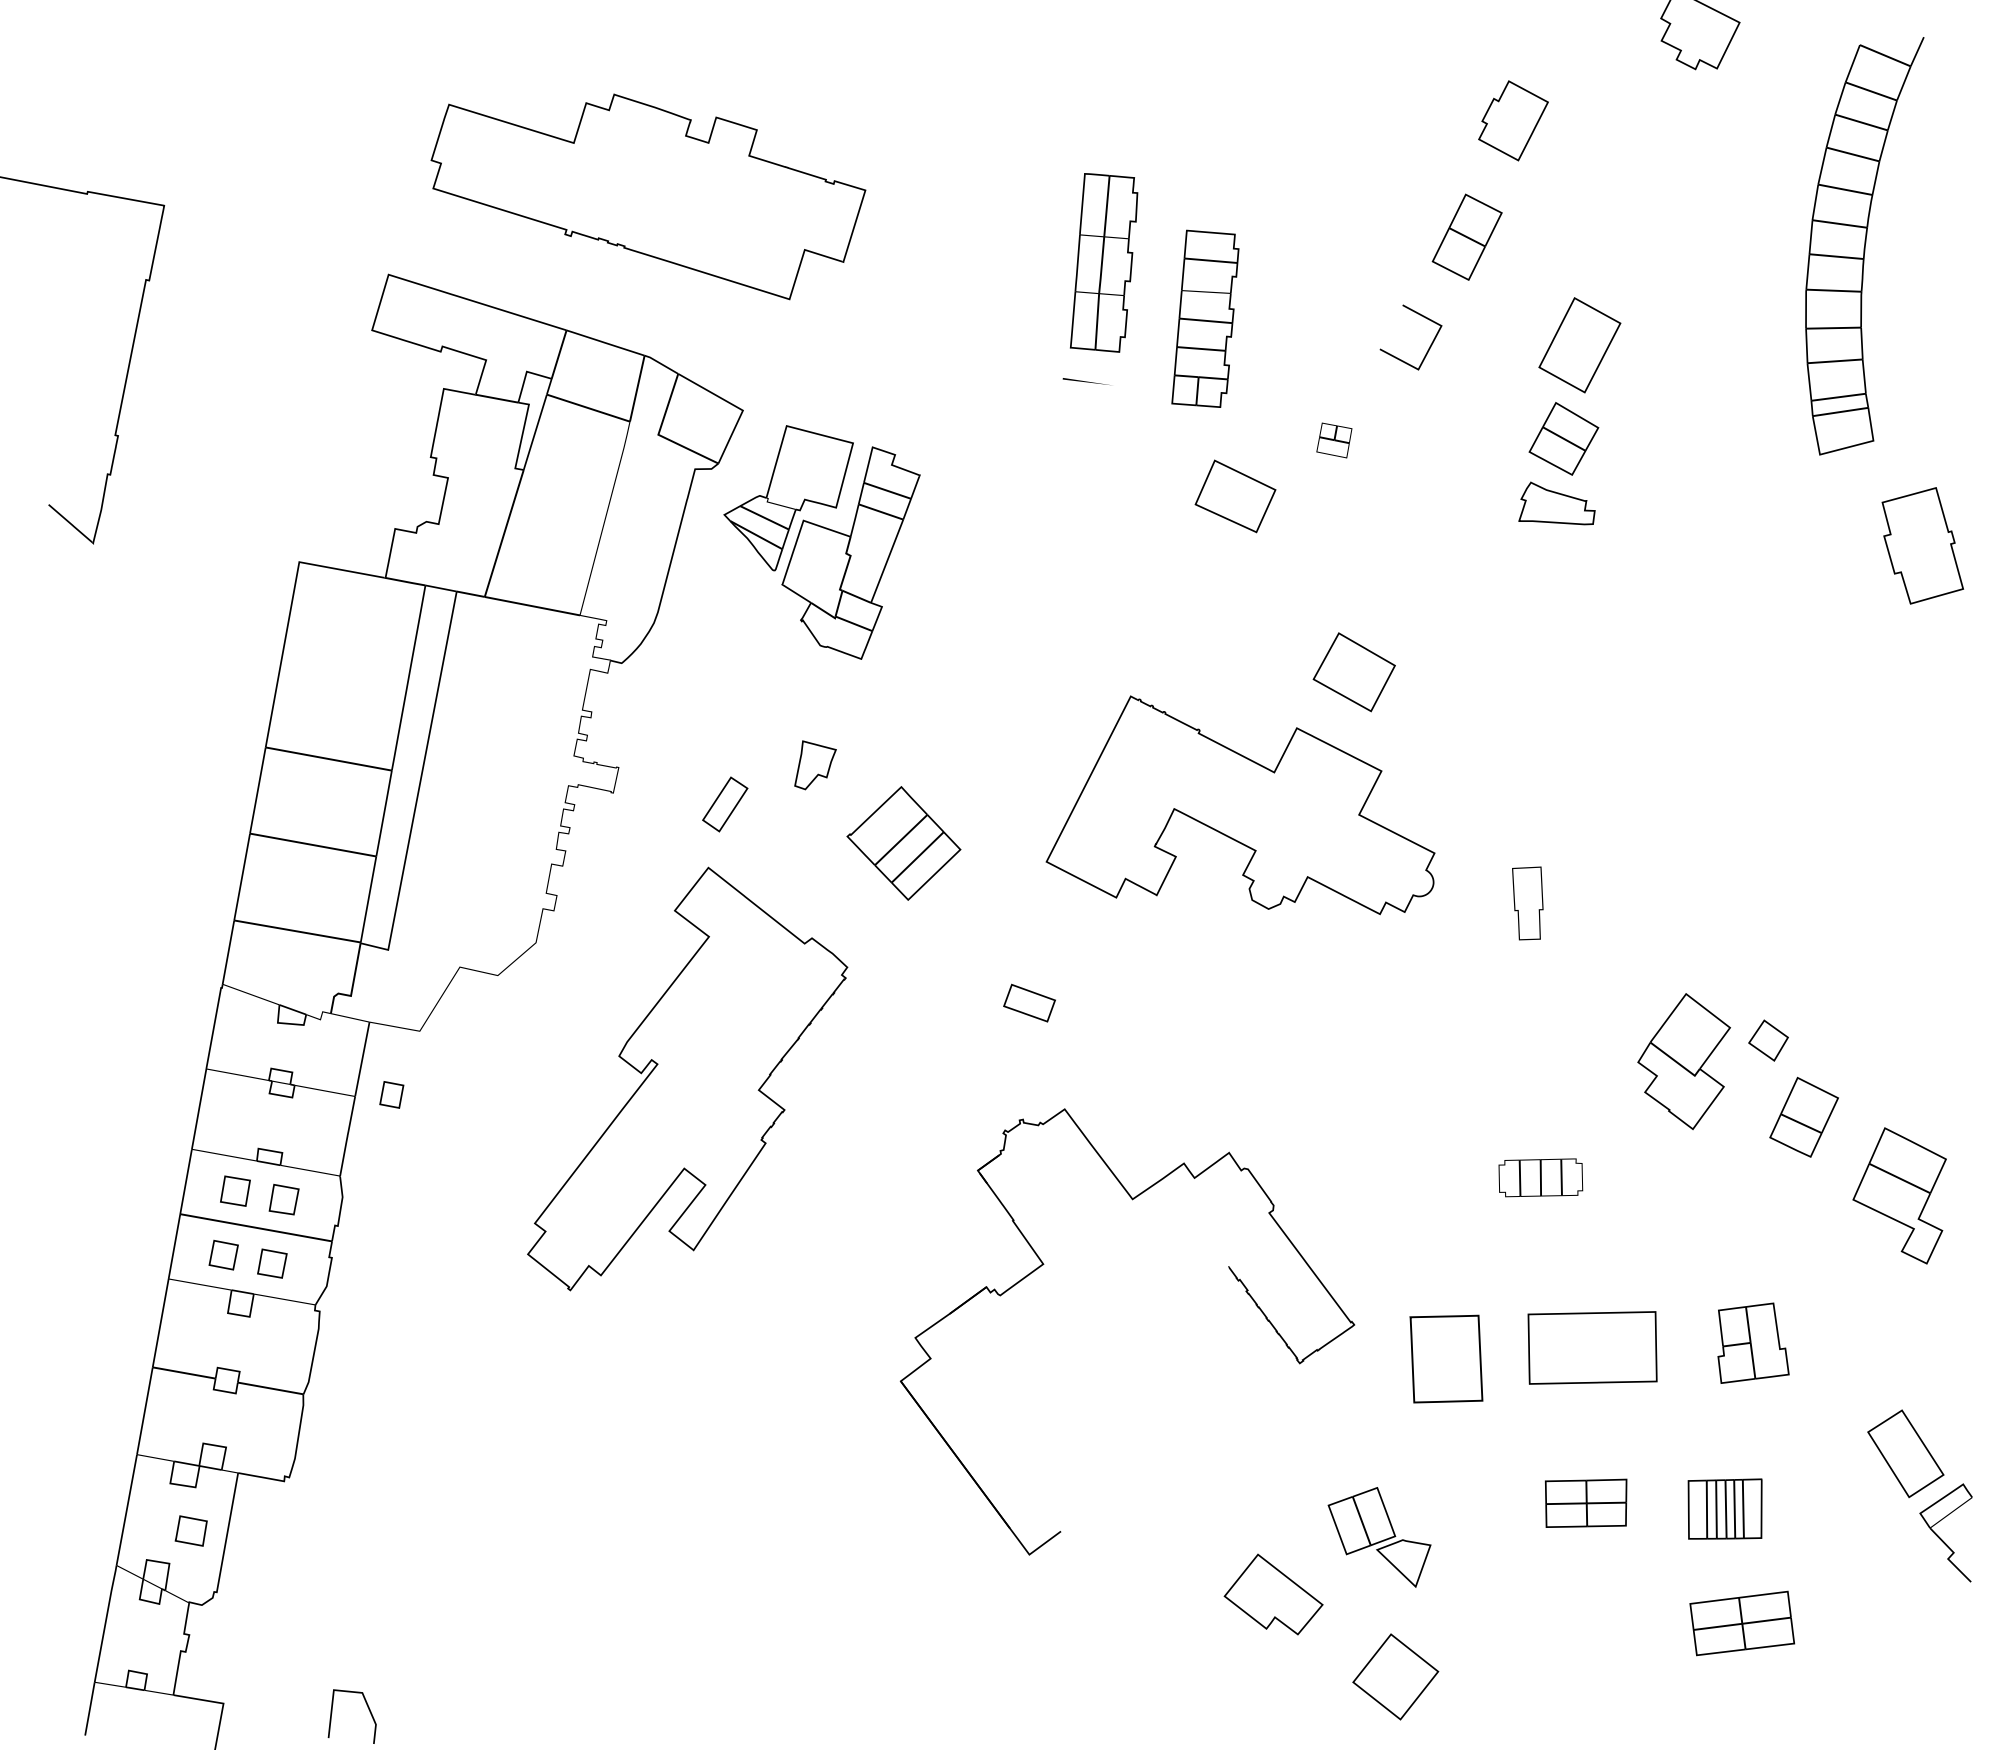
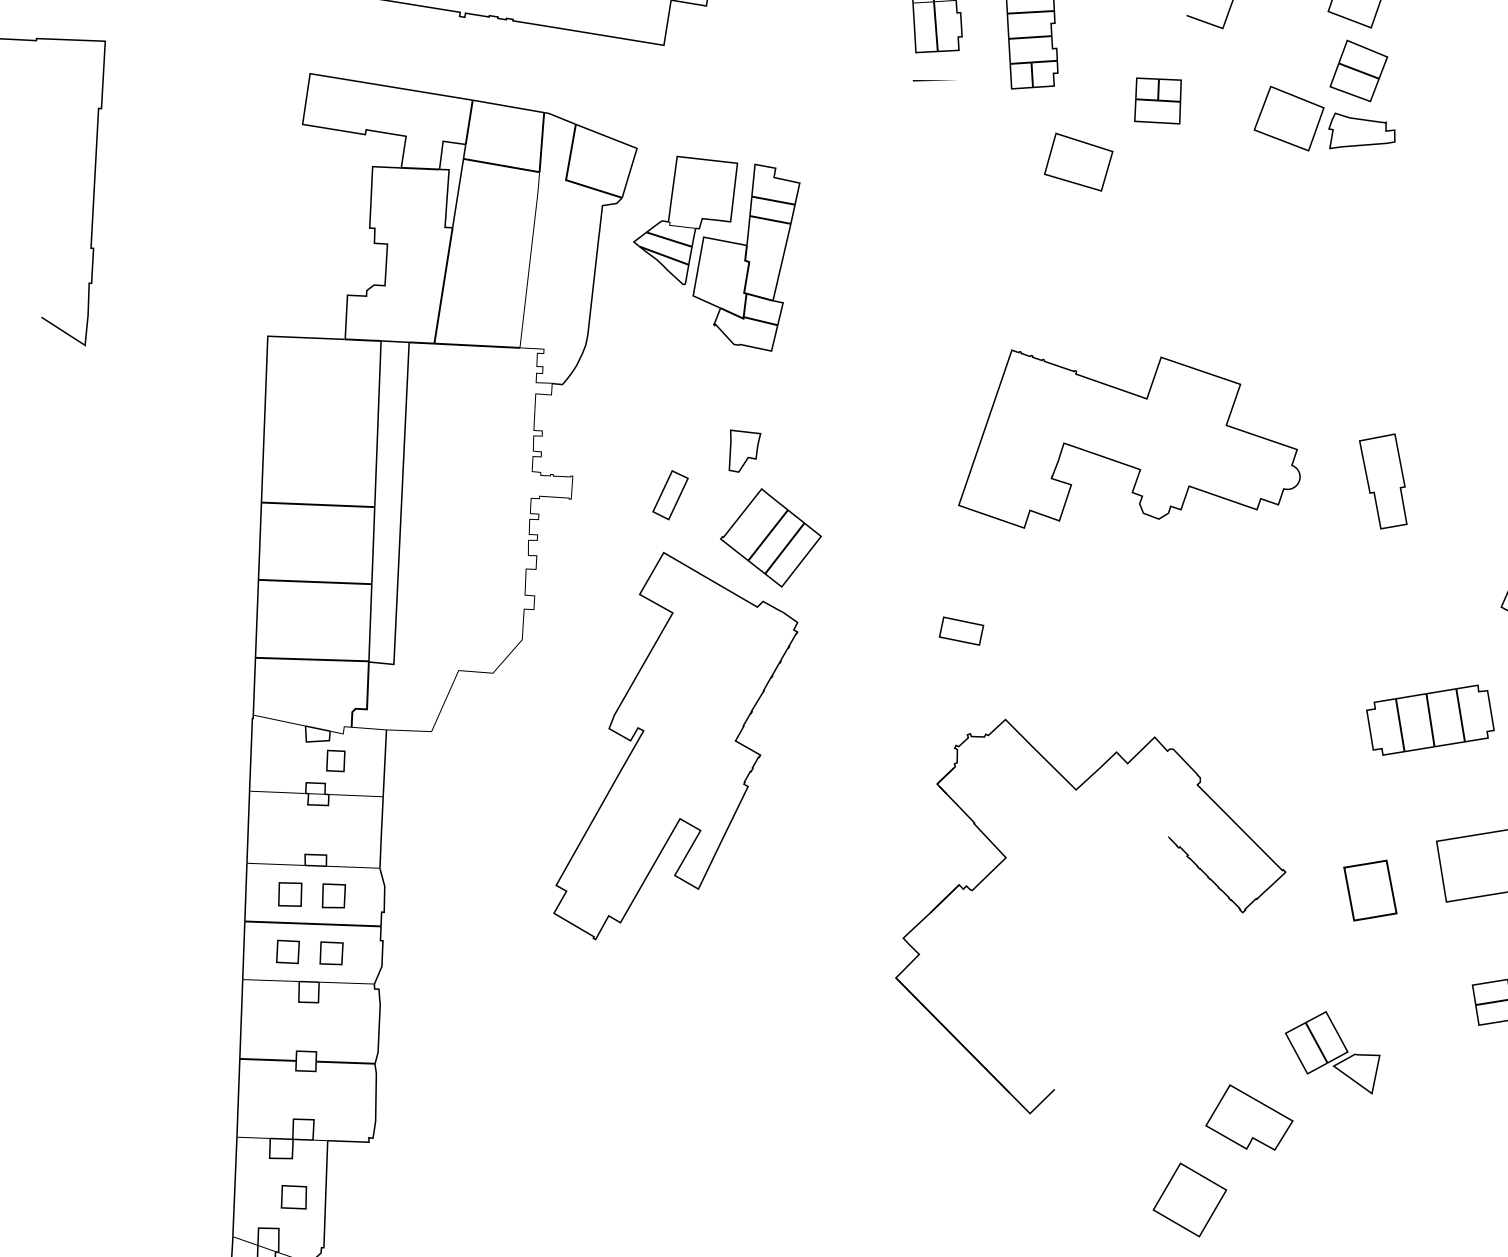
part: (1334, 440) -> (1158, 100), size x1.67
part: (1353, 672) -> (1288, 119), moved
part: (903, 843) -> (770, 538), moved
part: (1527, 903) -> (1384, 481), size x1.43
part: (391, 1094) -> (335, 760), moved
part: (1540, 1177) -> (1430, 720), size x1.67
part: (1445, 1358) -> (1369, 890), size x0.71
part: (1395, 1676) -> (1189, 1199), moved

